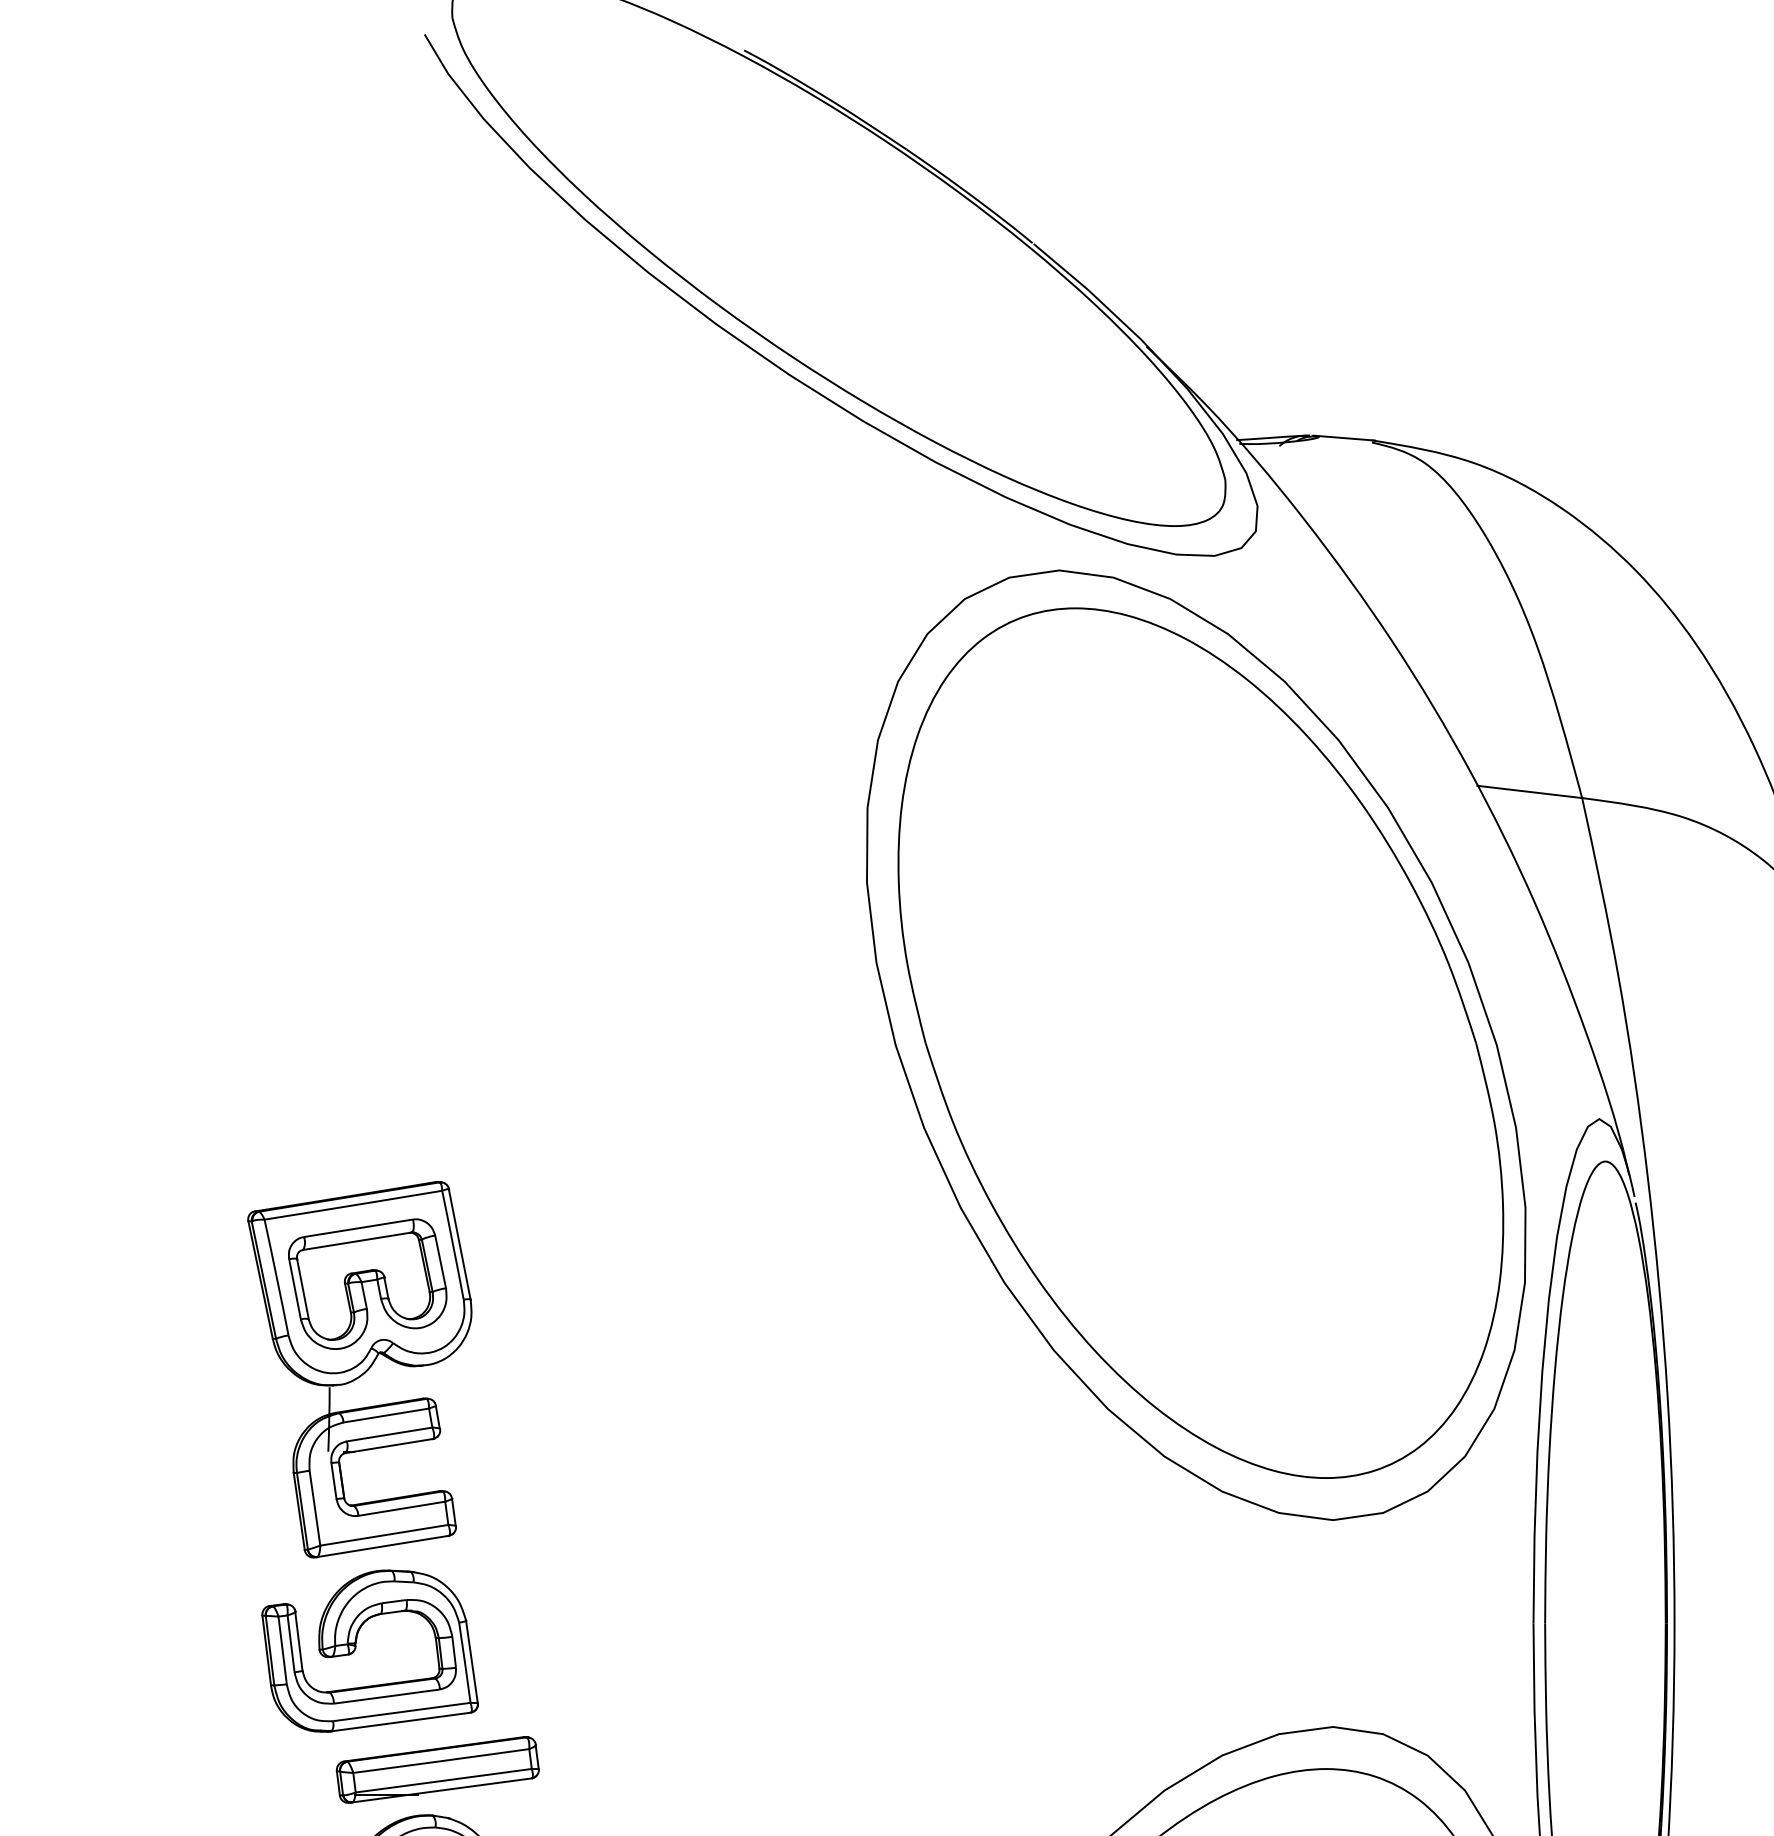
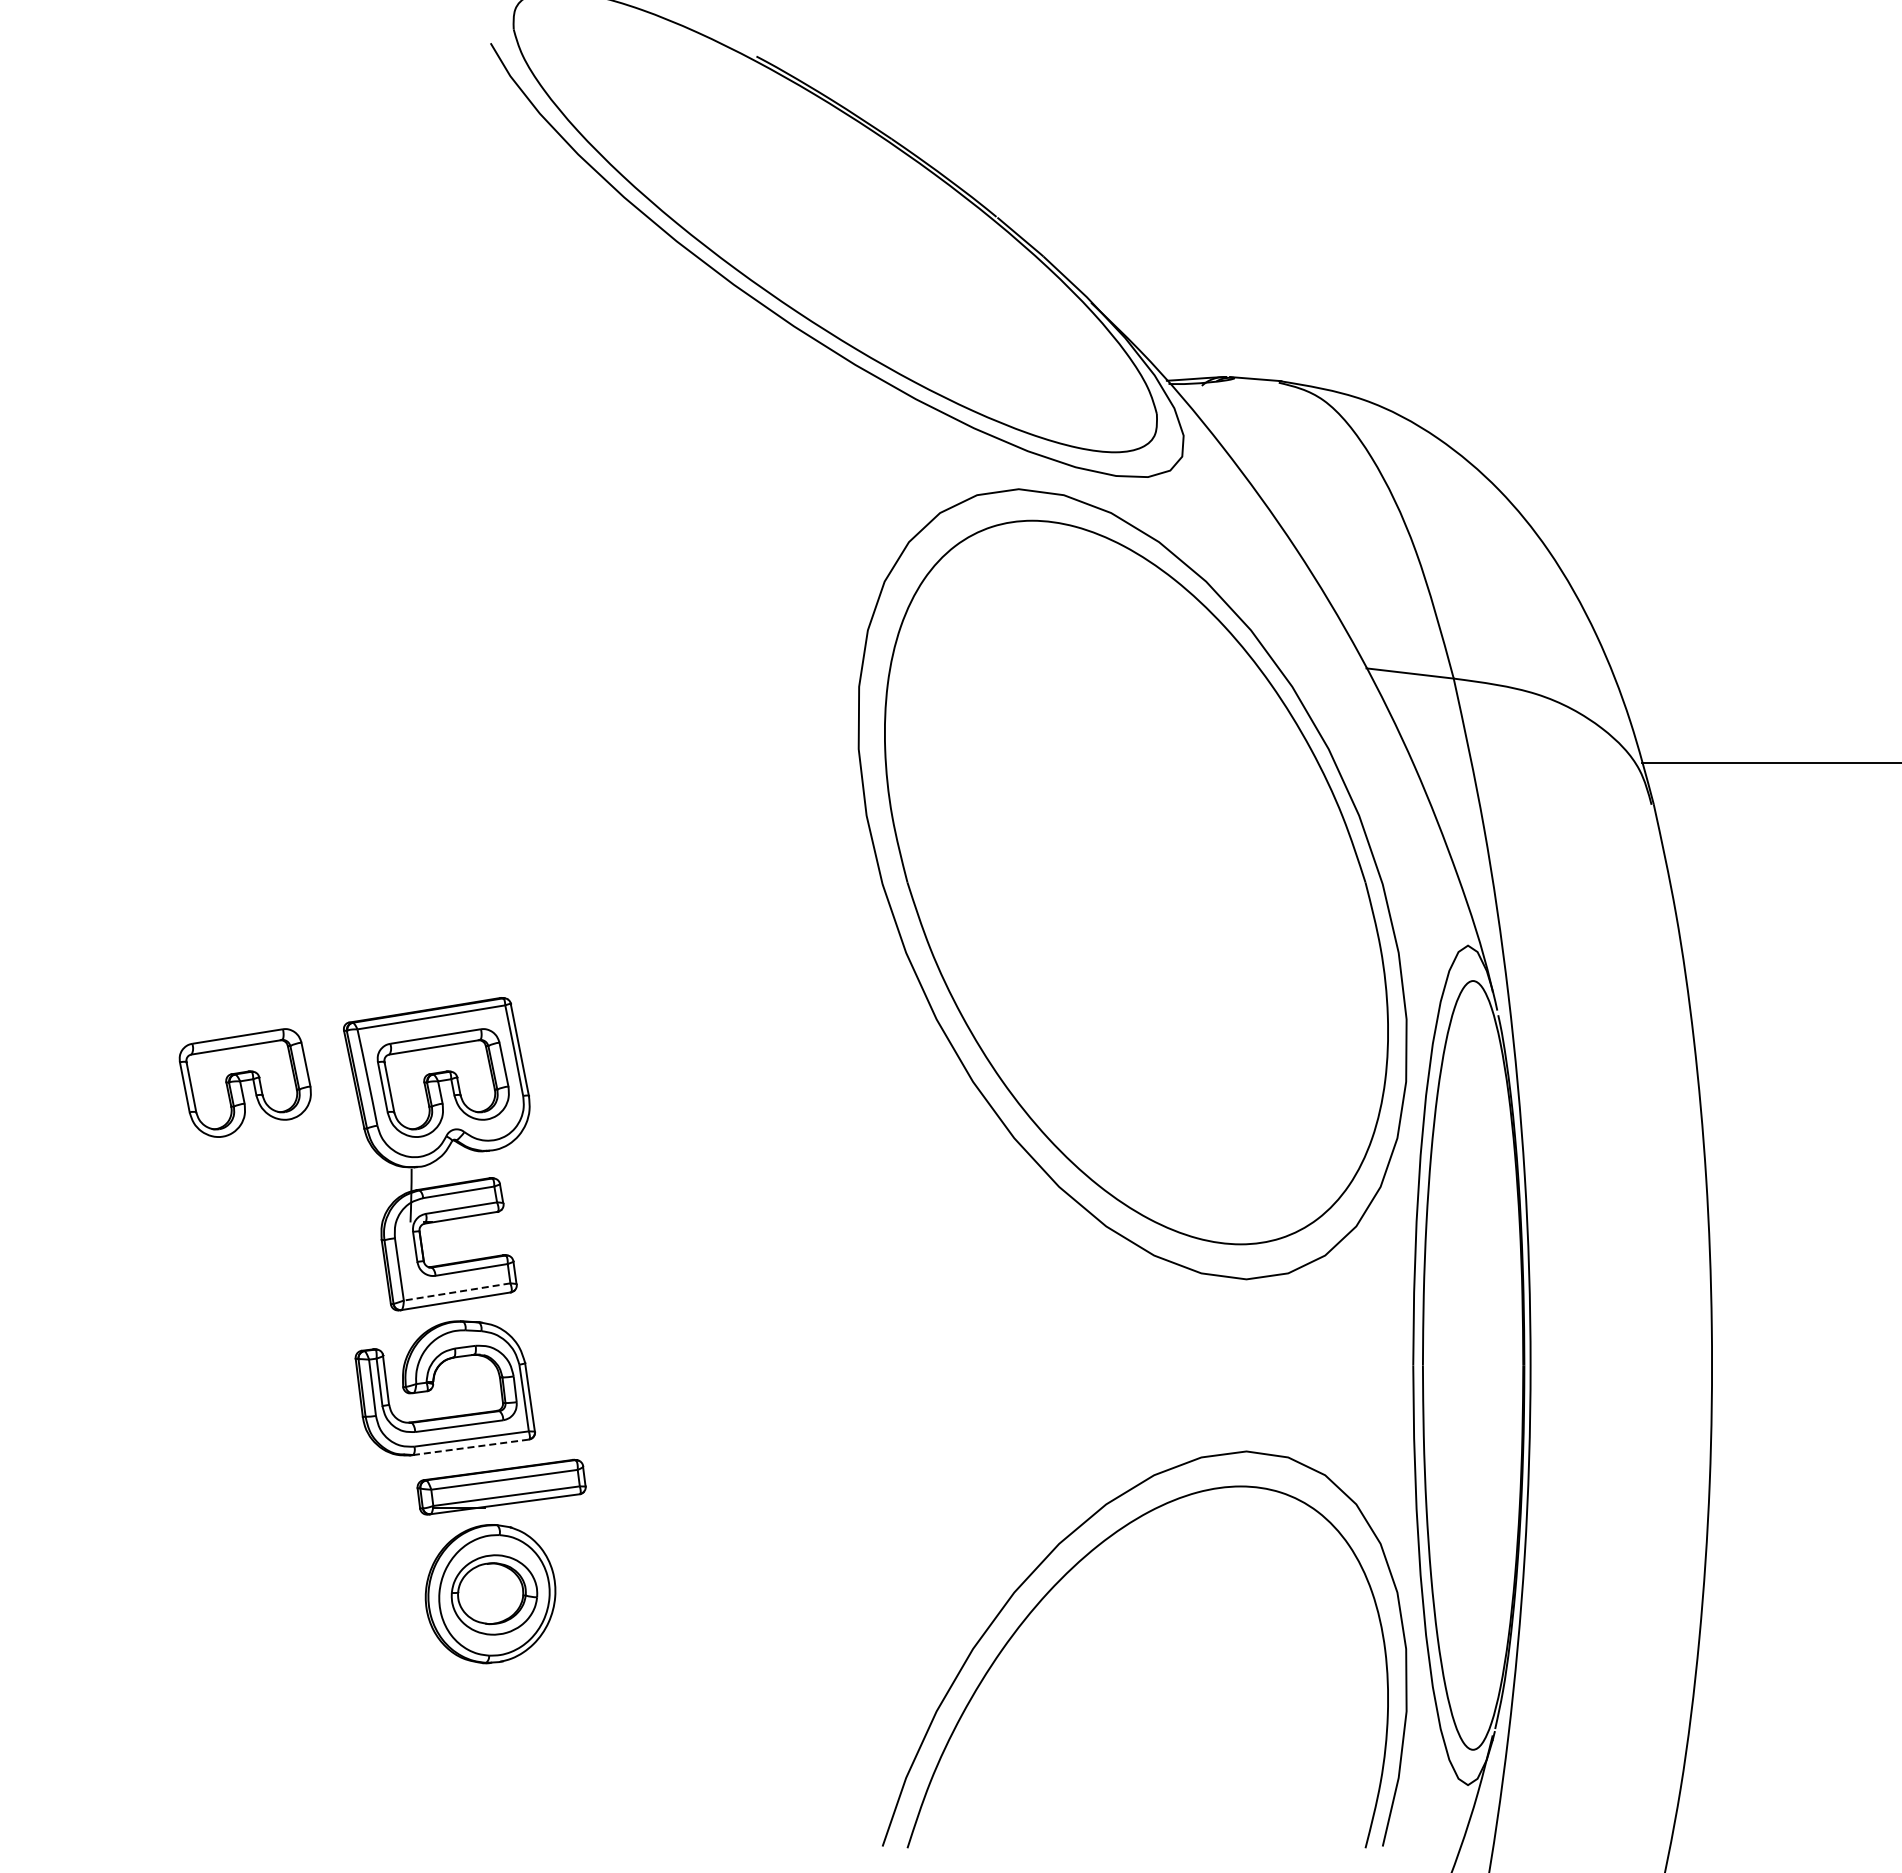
part: (128, 1283) -> (244, 1082), added
line: (384, 1534) -> (457, 1291), solid -> dashed
line: (400, 1722) -> (470, 1447), solid -> dashed

